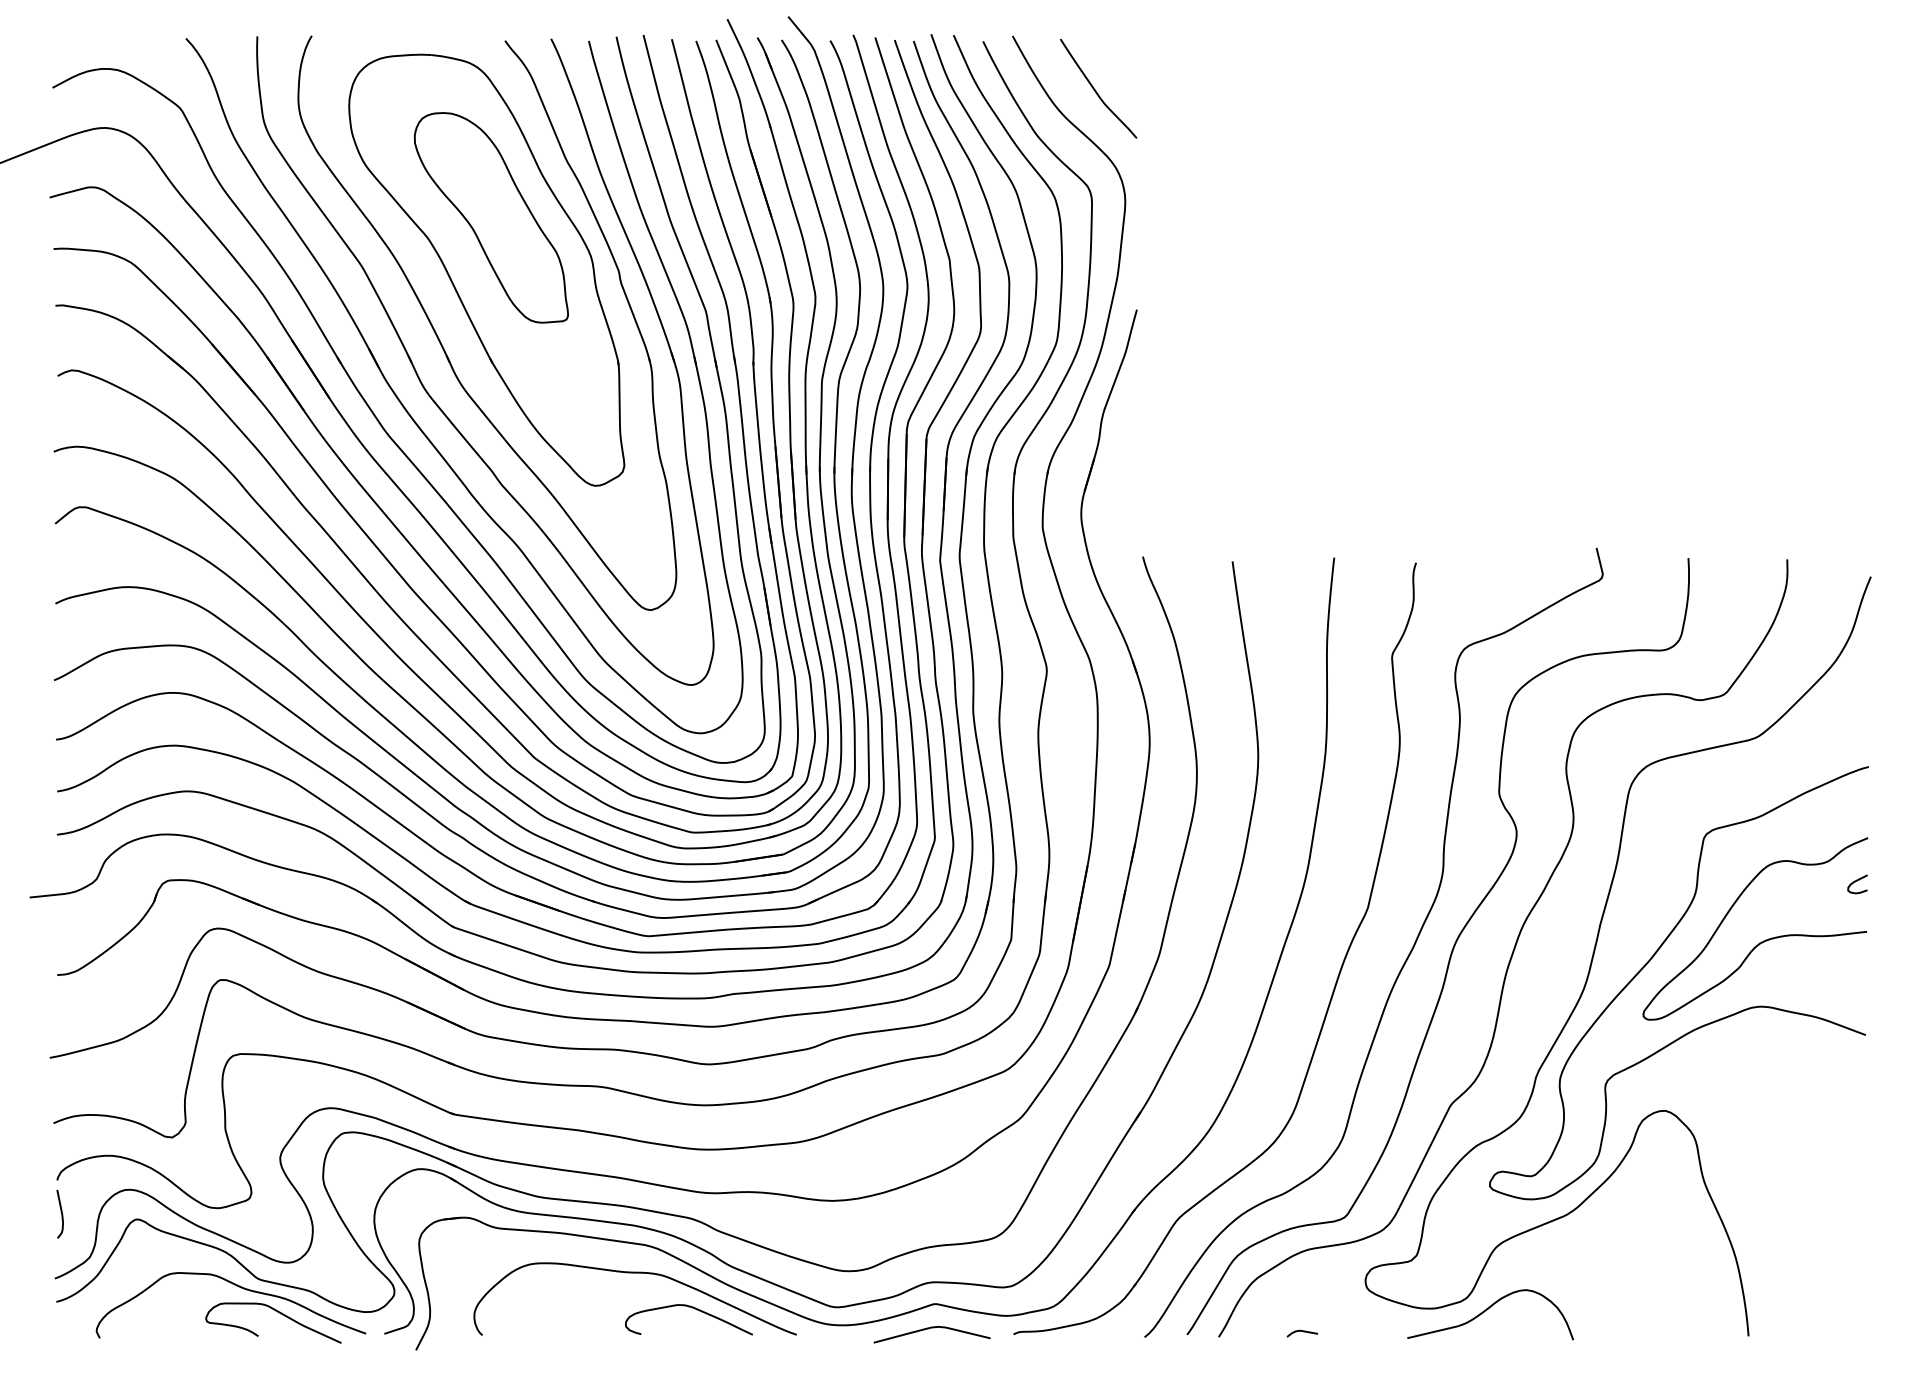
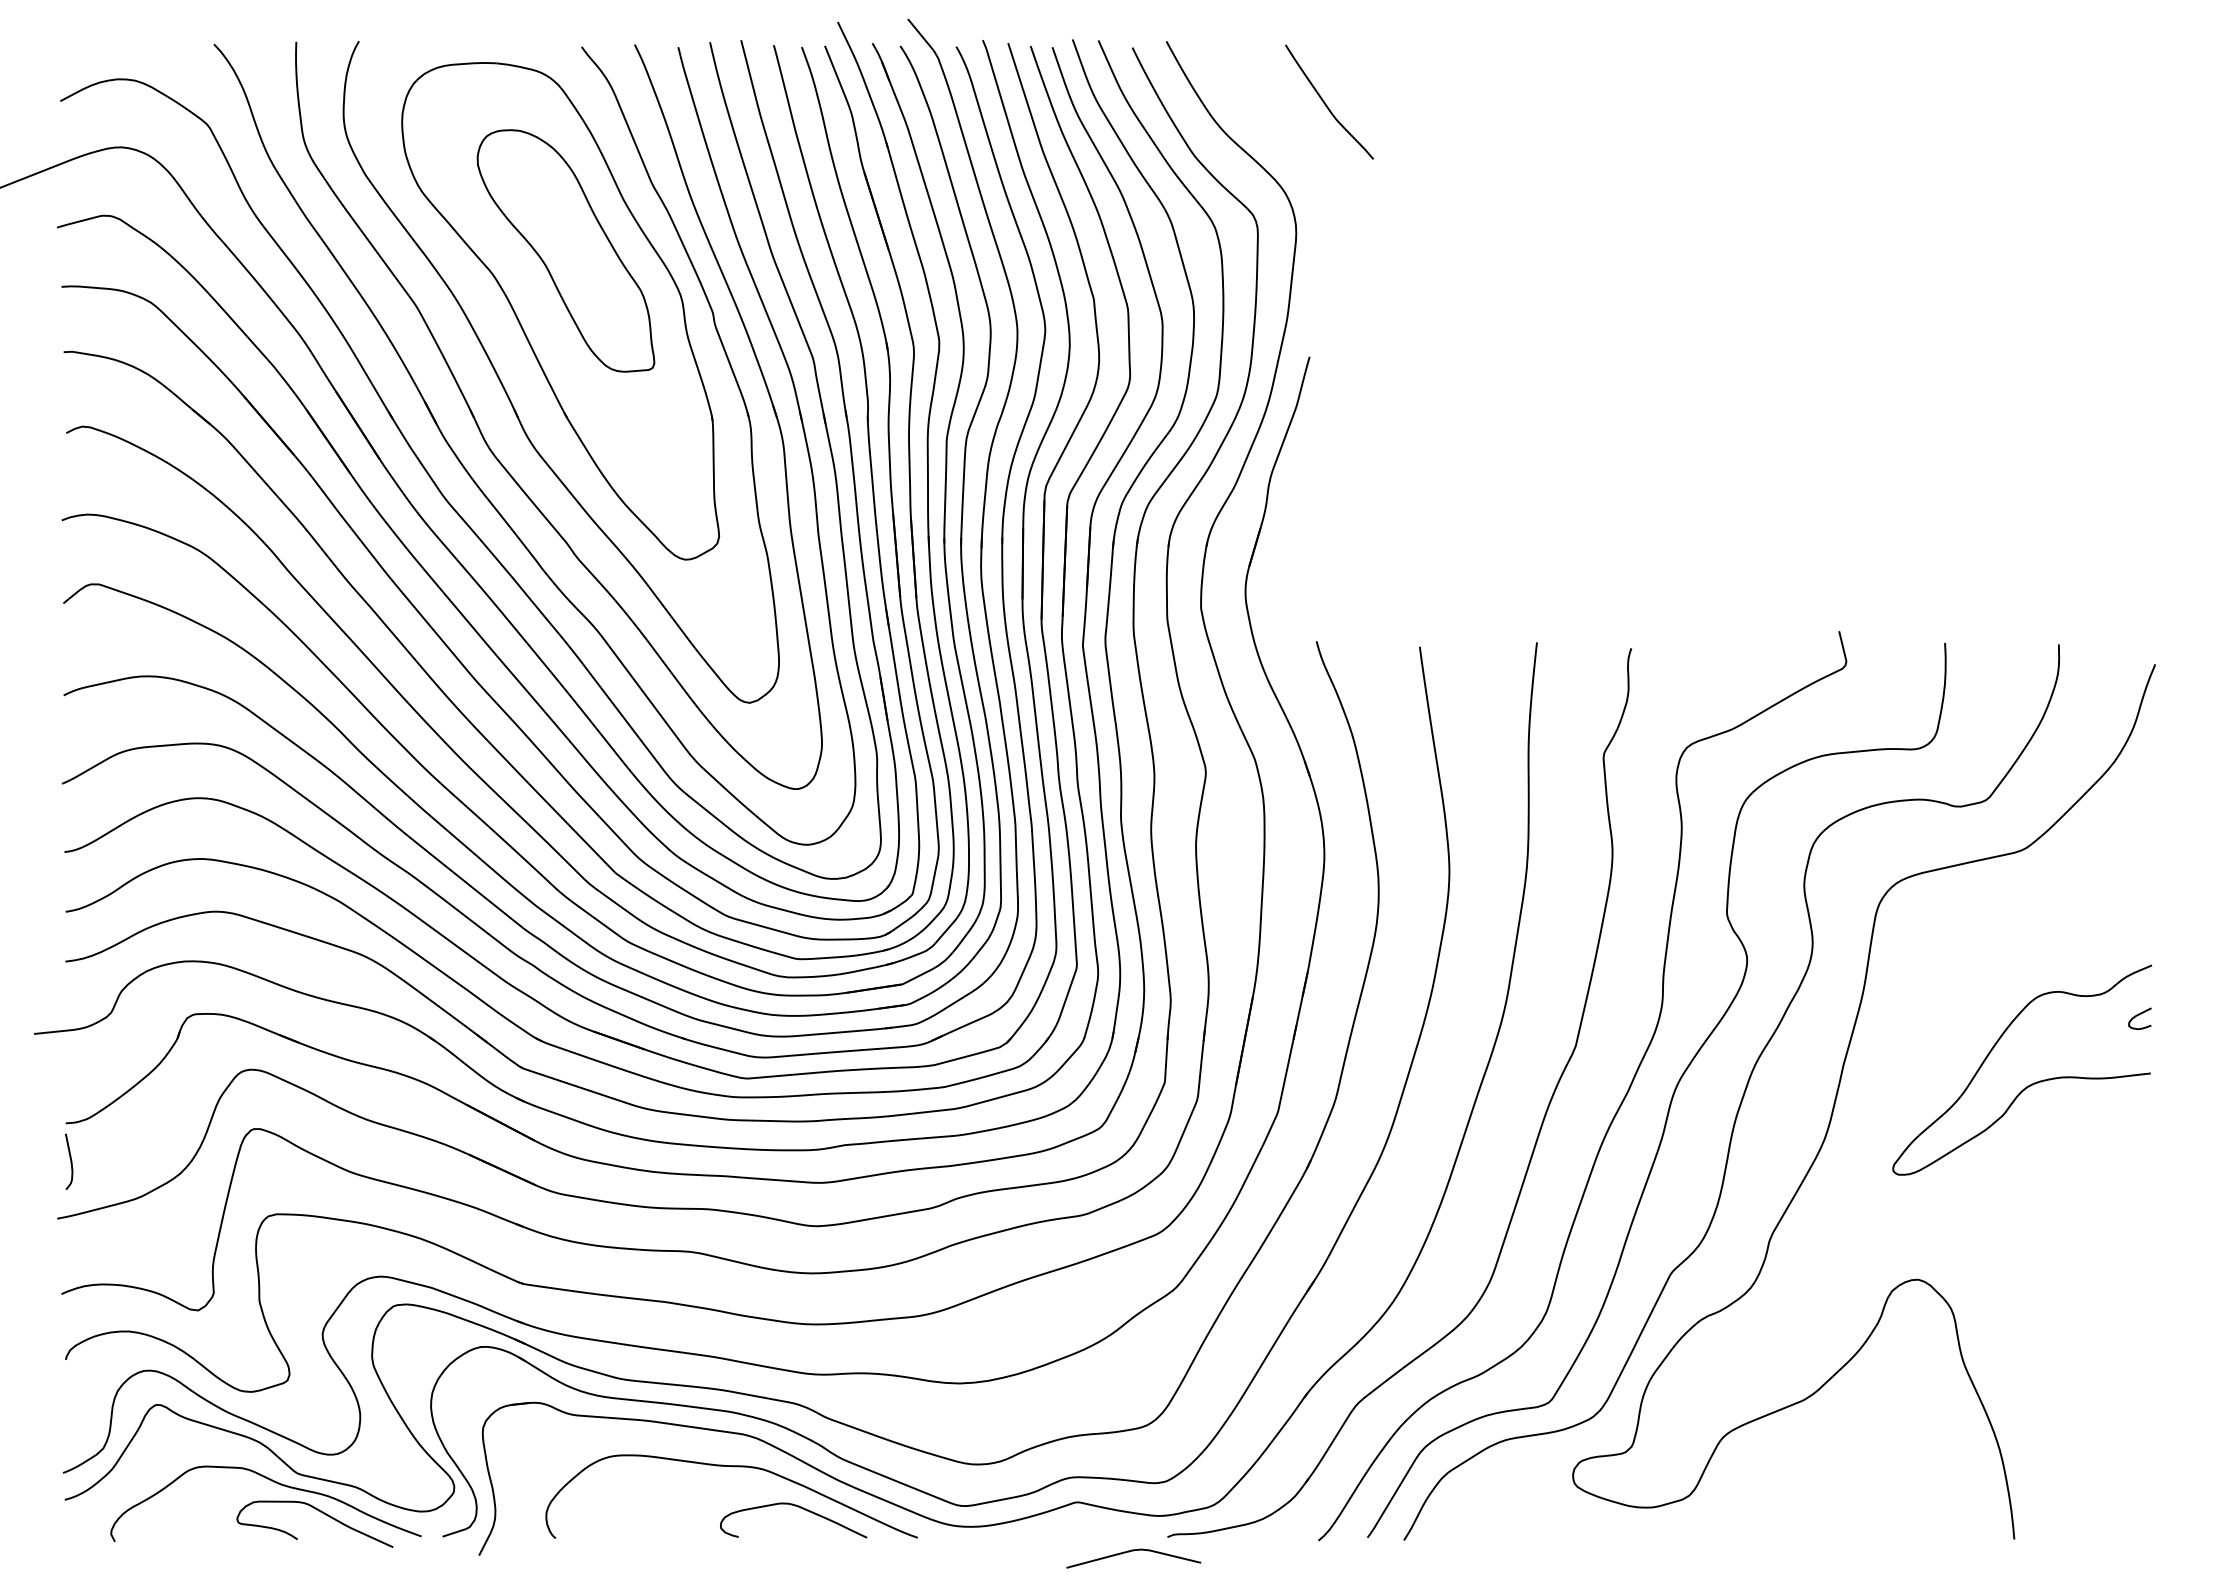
curve: (1095, 89) -> (1325, 102), moved
curve: (1652, 958) -> (1903, 1104), removed
curve: (61, 1213) -> (70, 1161), moved
curve: (1487, 1310) -> (1713, 1509), removed
curve: (931, 1328) -> (1133, 1551), moved
curve: (1302, 1331) -> (1500, 1534), removed

